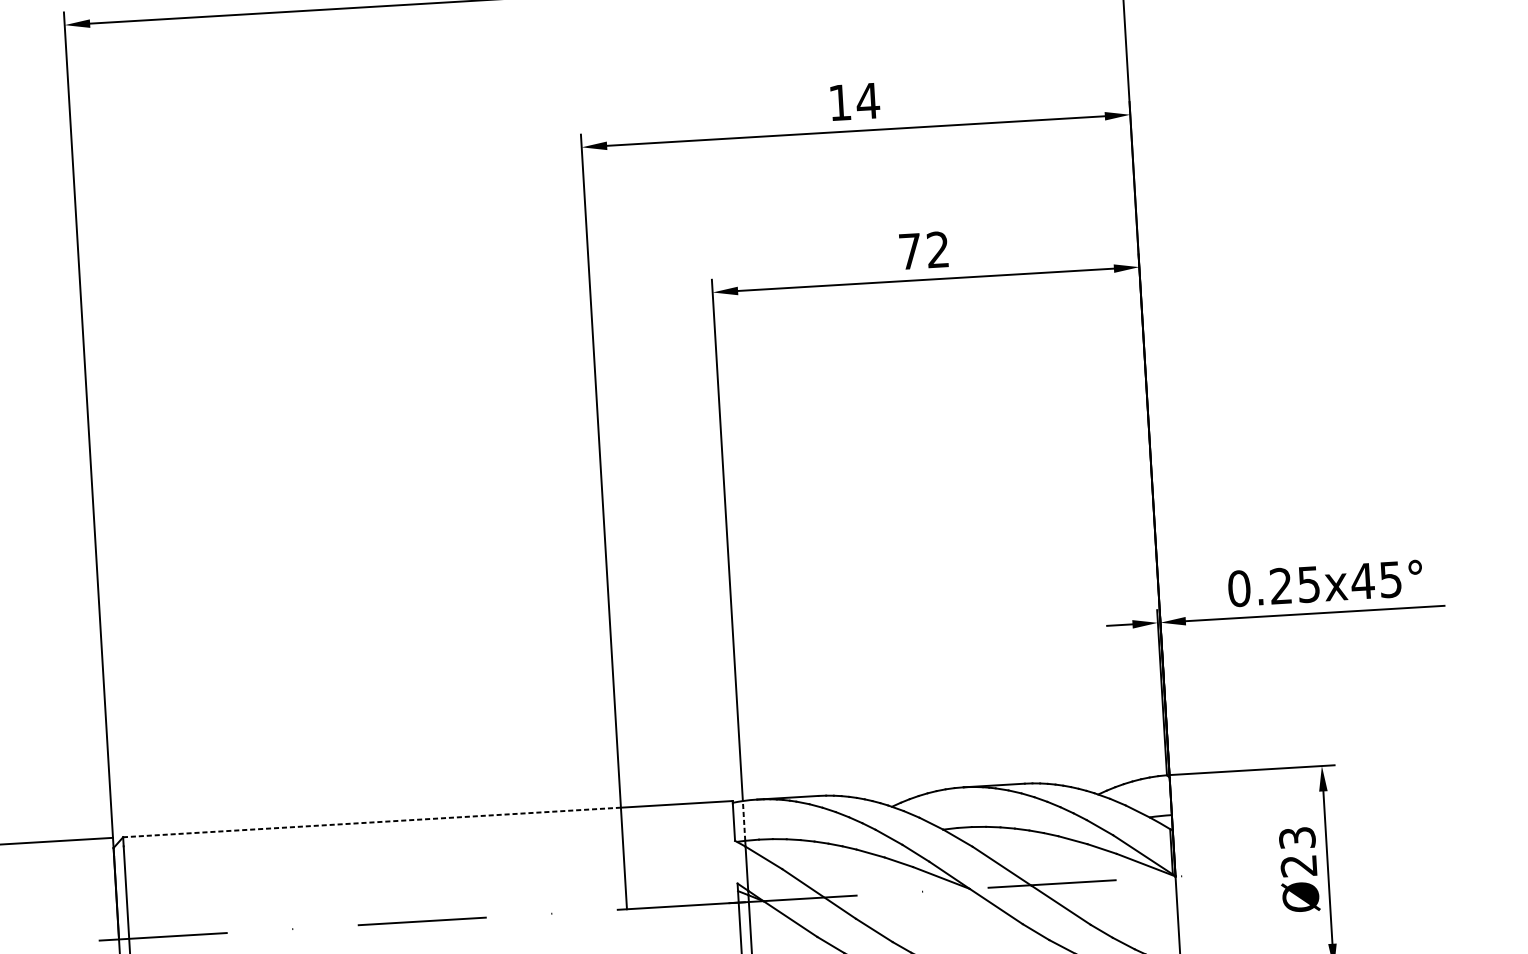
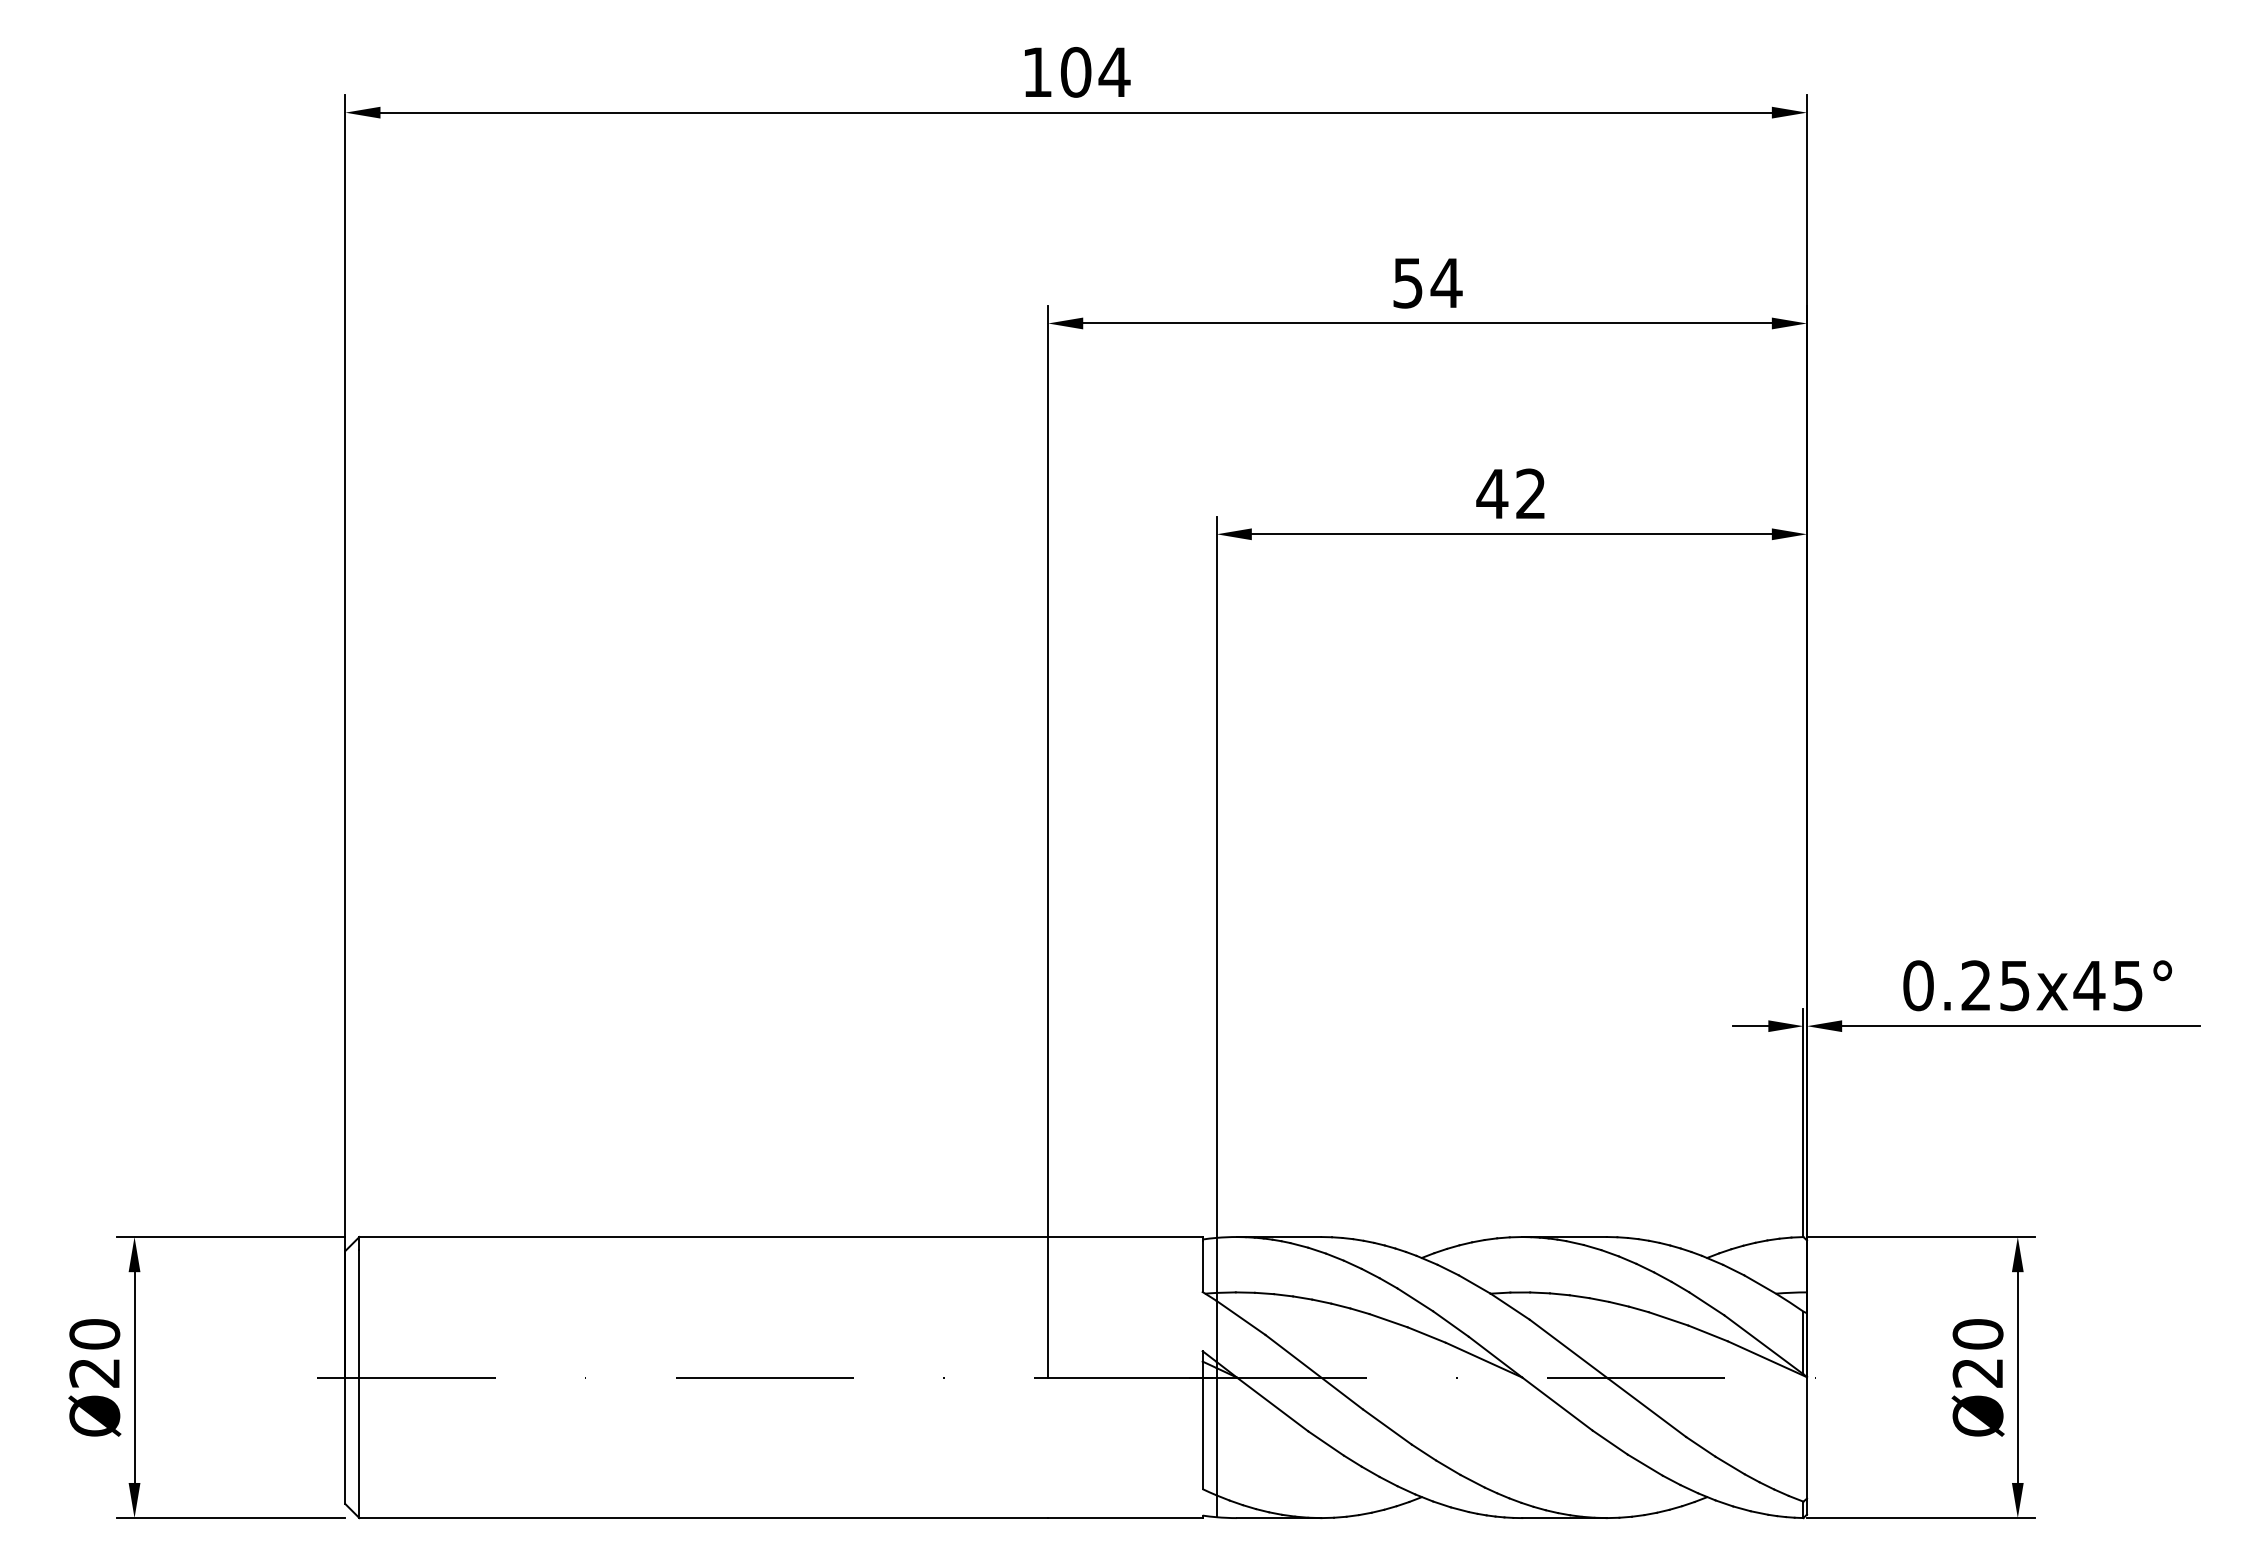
text: (839, 103) -> (1407, 283), 14 -> 54
text: (910, 251) -> (1492, 493), 72 -> 42
line: (743, 821) -> (1216, 1265), dashed -> solid
line: (371, 822) -> (703, 1237), dashed -> solid
text: (1296, 838) -> (1977, 1334), Ø23 -> Ø20

